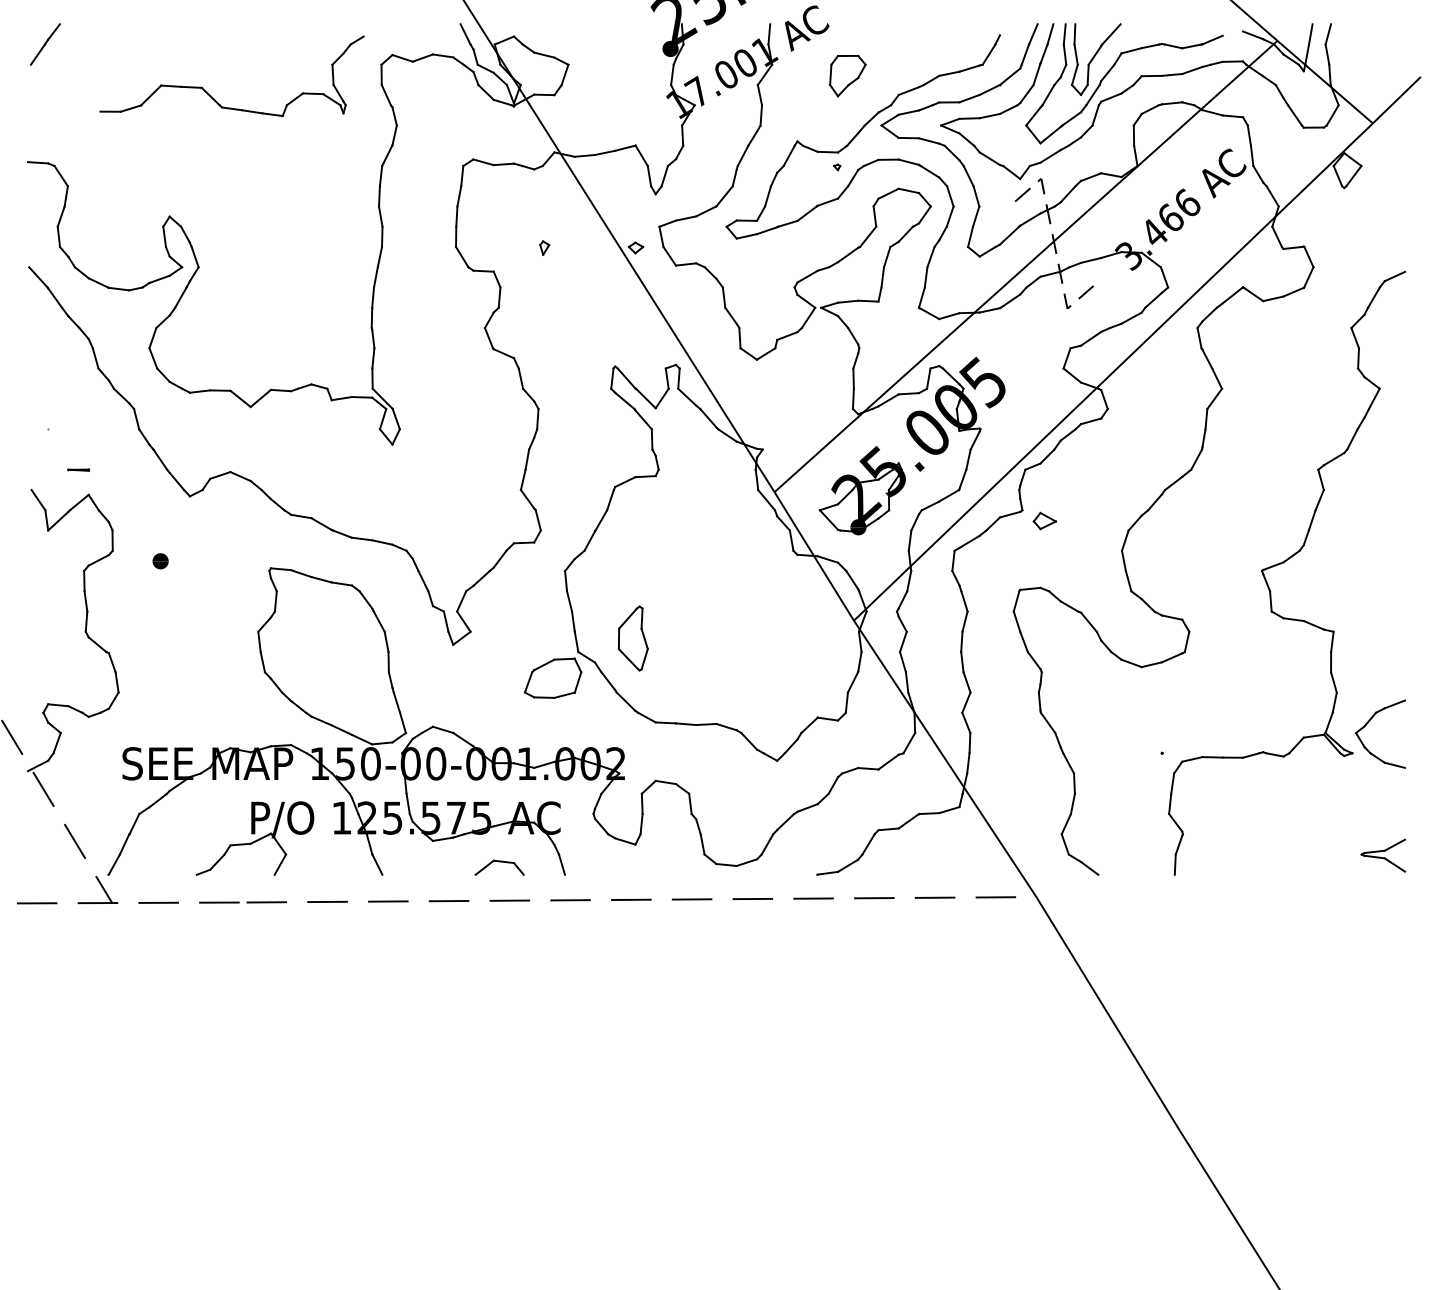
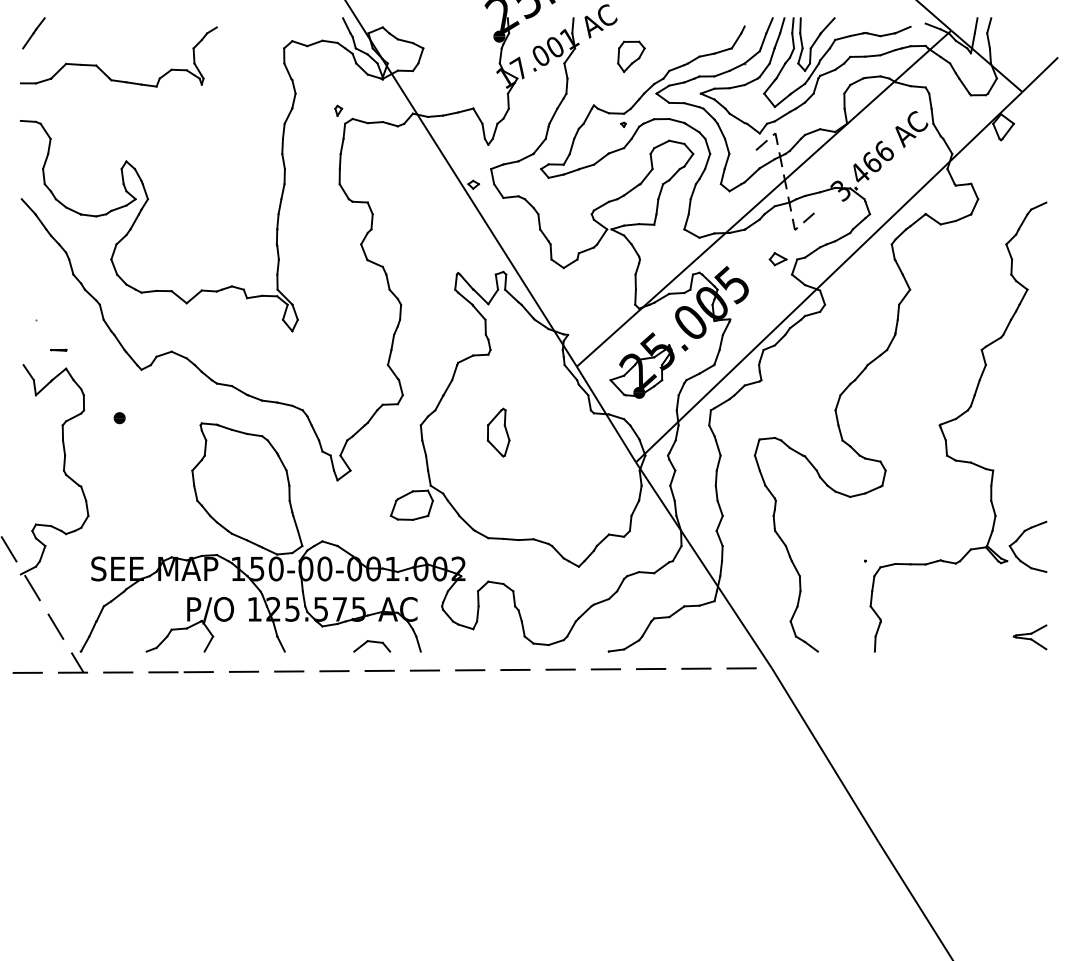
part: (211, 95) -> (103, 71), moved
part: (544, 247) -> (338, 110), moved
part: (1044, 521) -> (777, 259), moved
part: (633, 638) -> (498, 432), moved

